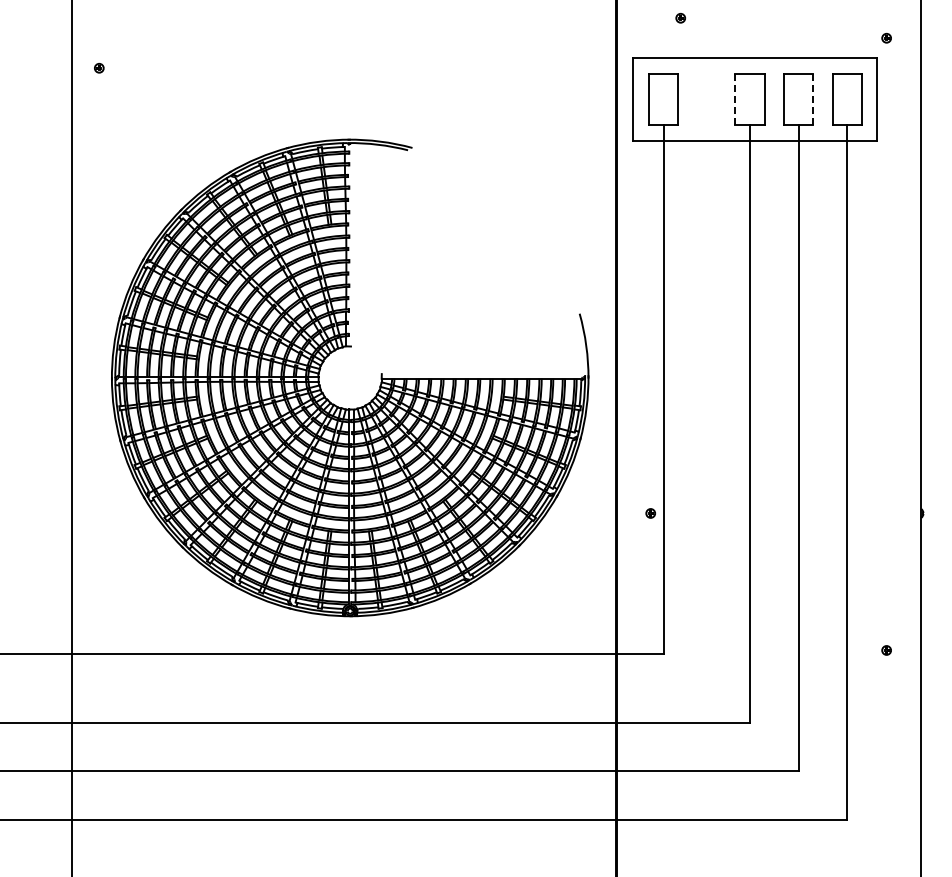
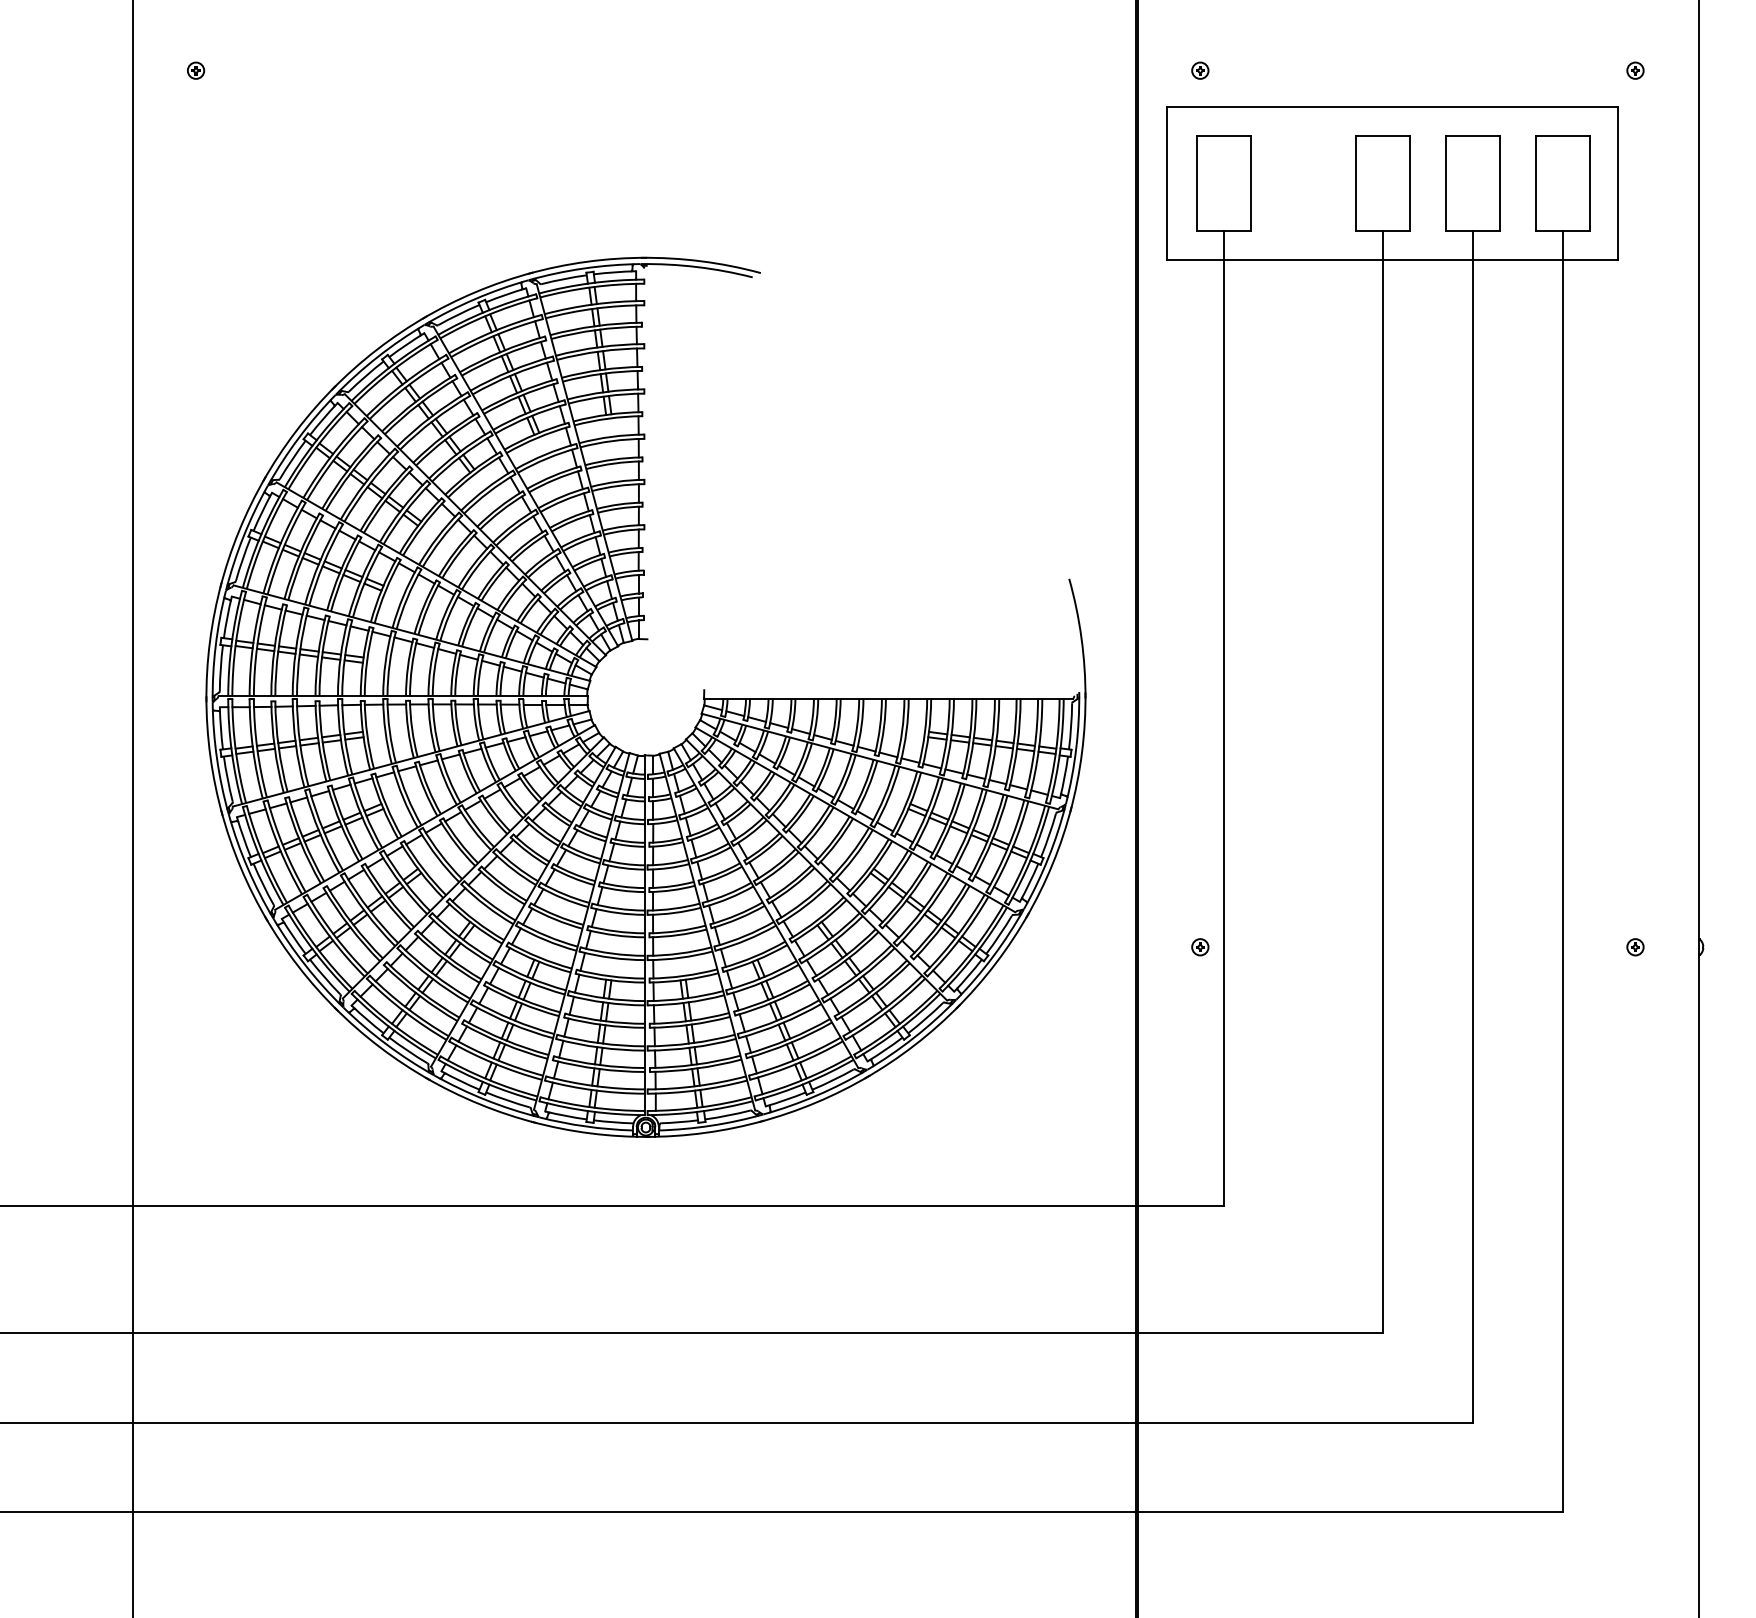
part: (680, 18) -> (1199, 71), moved
part: (99, 68) -> (196, 71), moved
line: (813, 98) -> (1500, 181), dashed -> solid
line: (735, 99) -> (1356, 183), dashed -> solid
part: (886, 650) -> (1635, 947), moved

